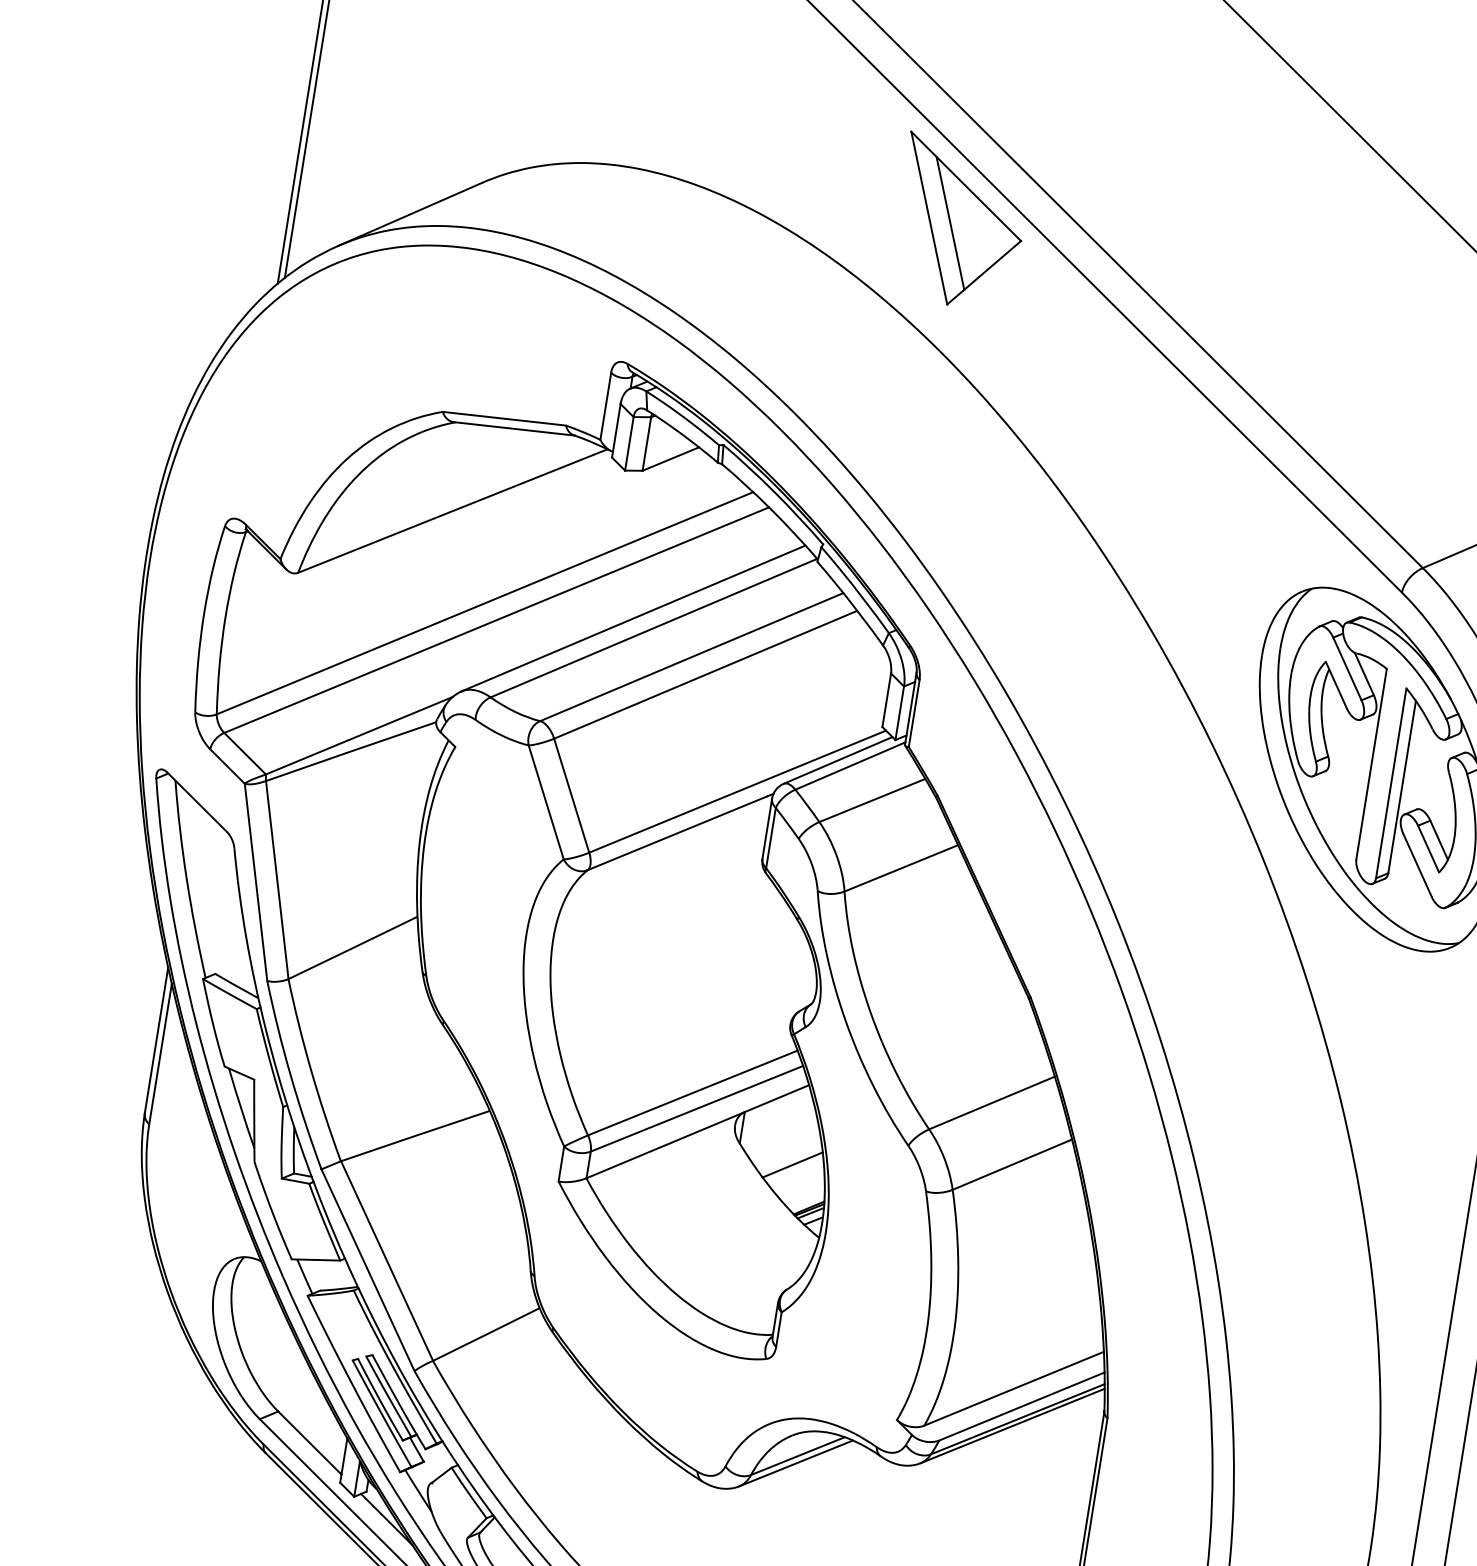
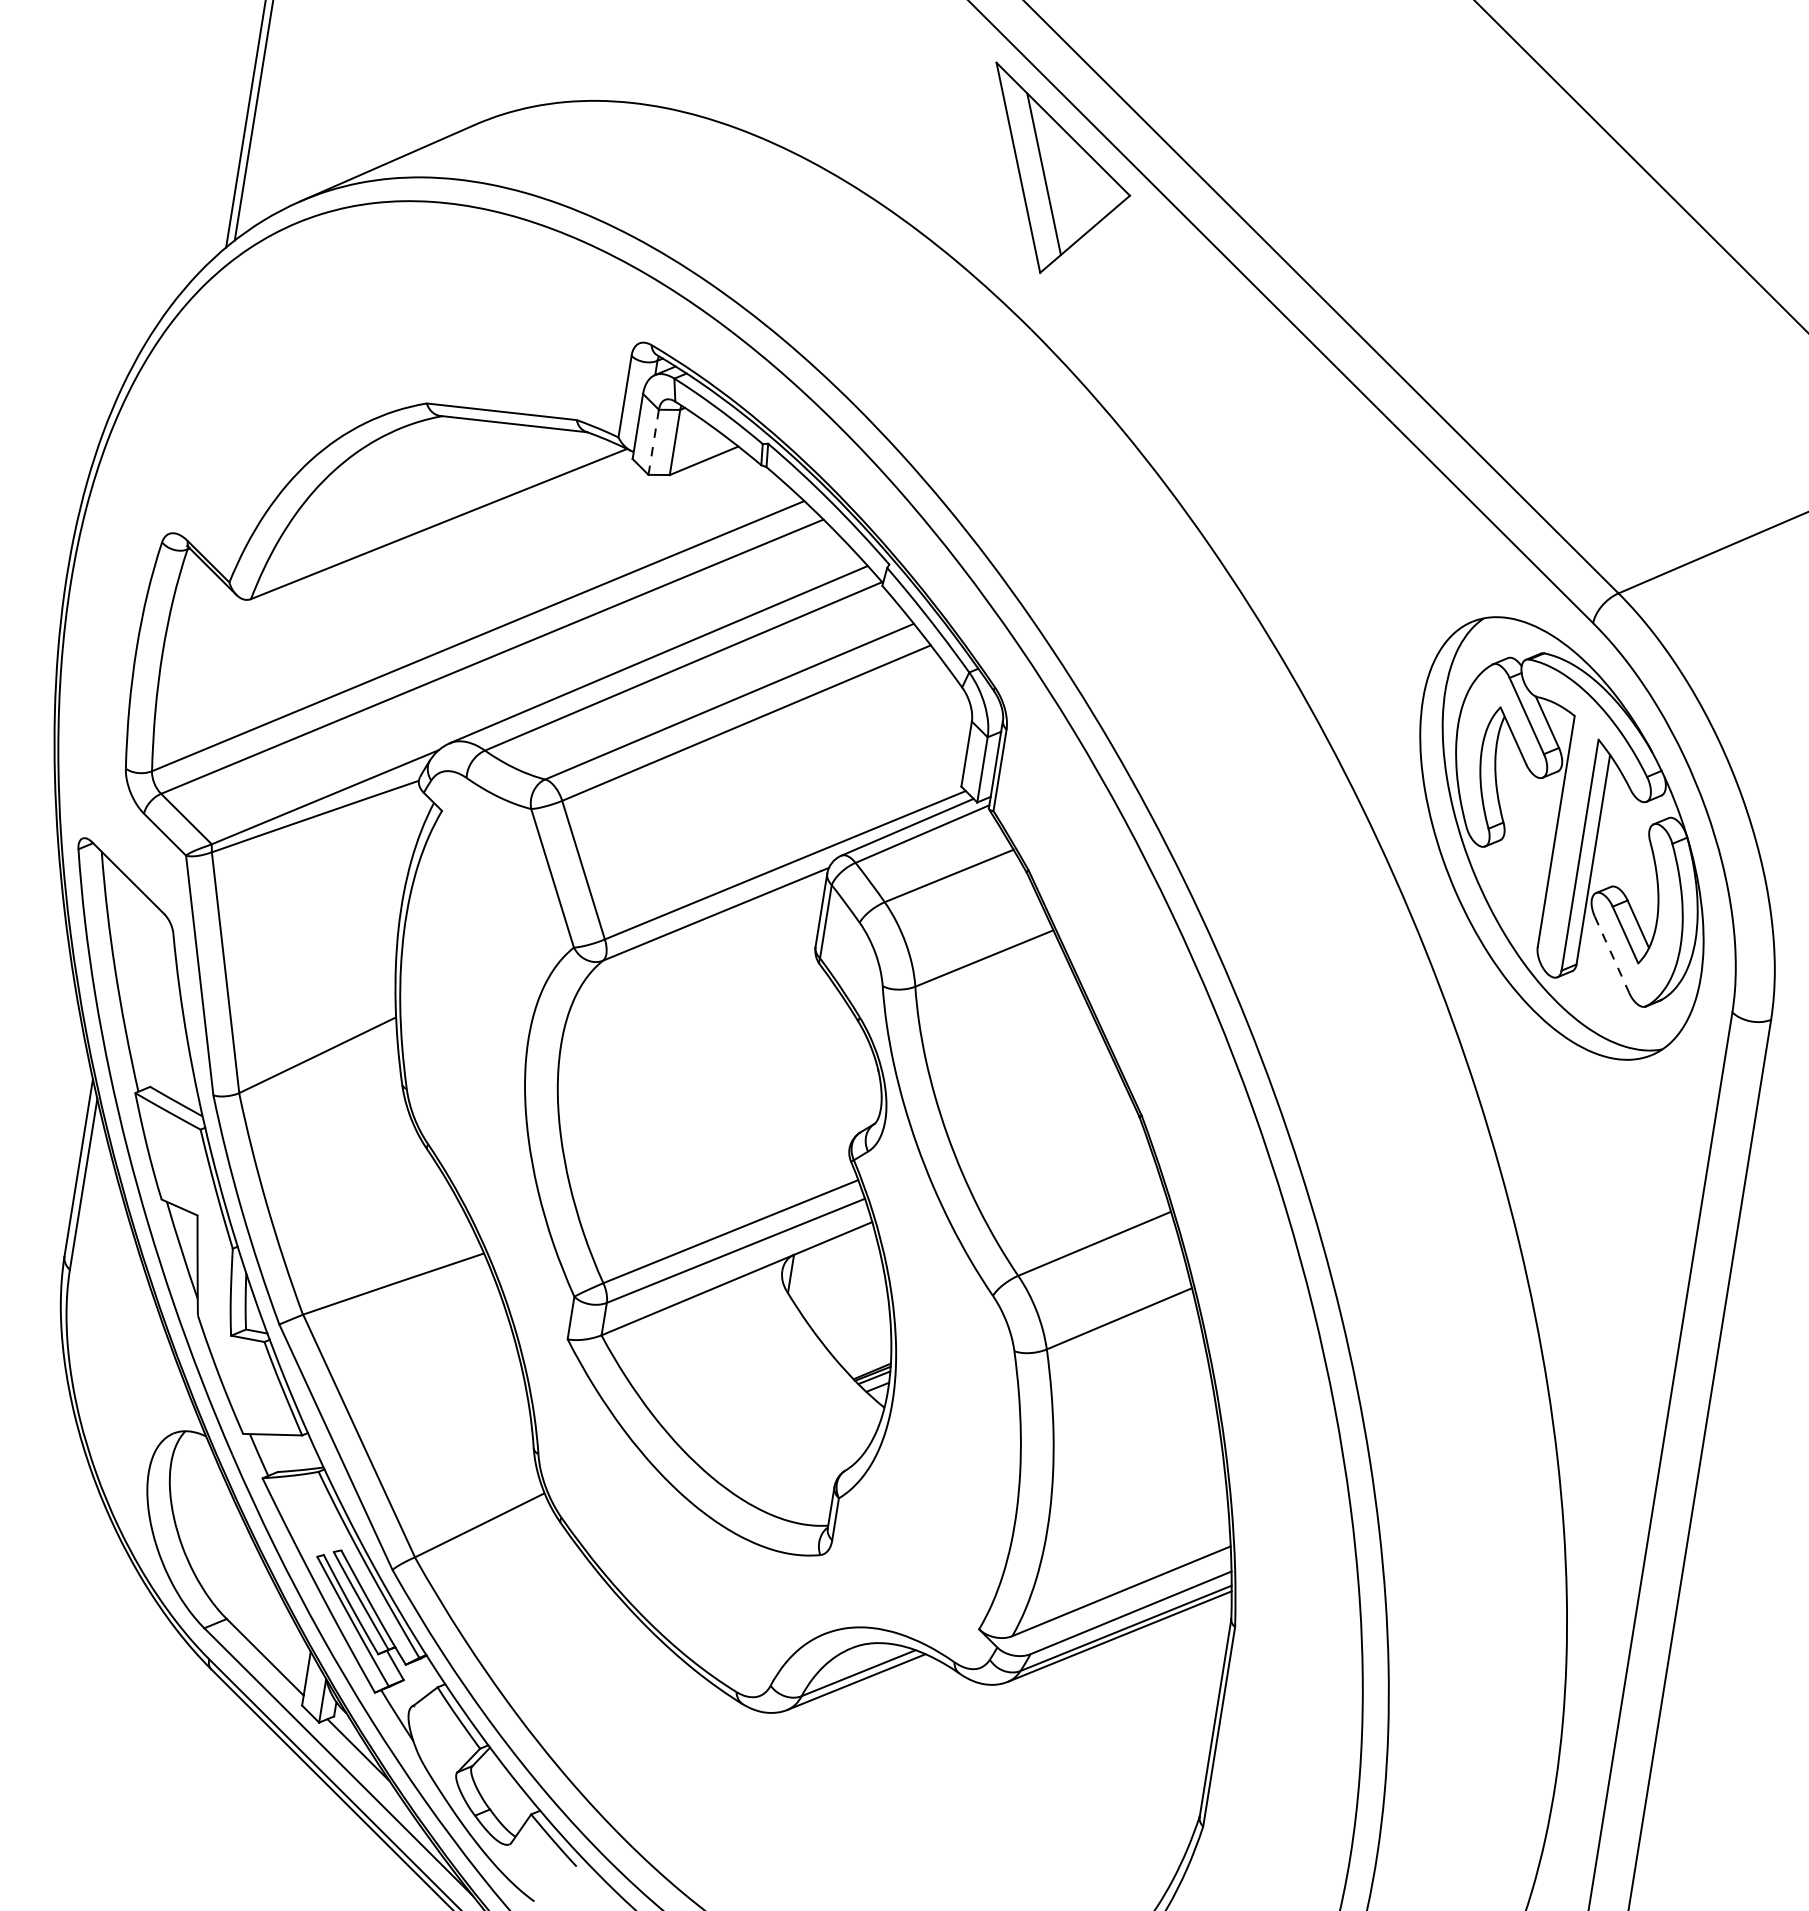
line: (629, 443) -> (653, 442), solid -> dashed
line: (1417, 865) -> (1612, 954), solid -> dashed
line: (792, 1164) -> (851, 1318), removed

